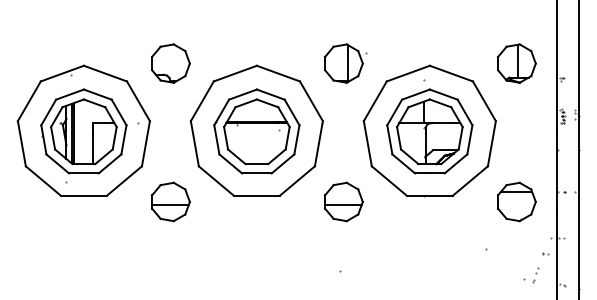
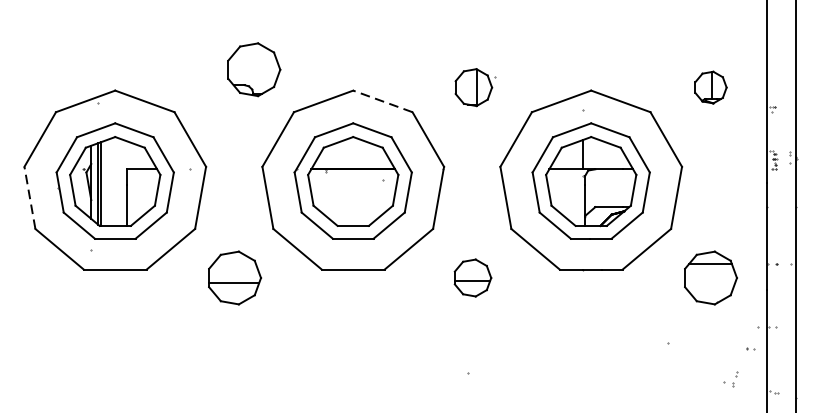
part: (170, 63) -> (253, 69), moved
part: (345, 63) -> (475, 87), size x0.7
part: (516, 63) -> (710, 87), size x0.6
line: (278, 73) -> (382, 101), solid -> dashed
line: (21, 143) -> (29, 197), solid -> dashed
part: (343, 201) -> (472, 277), size x0.7
part: (531, 275) -> (731, 379), size x0.7

